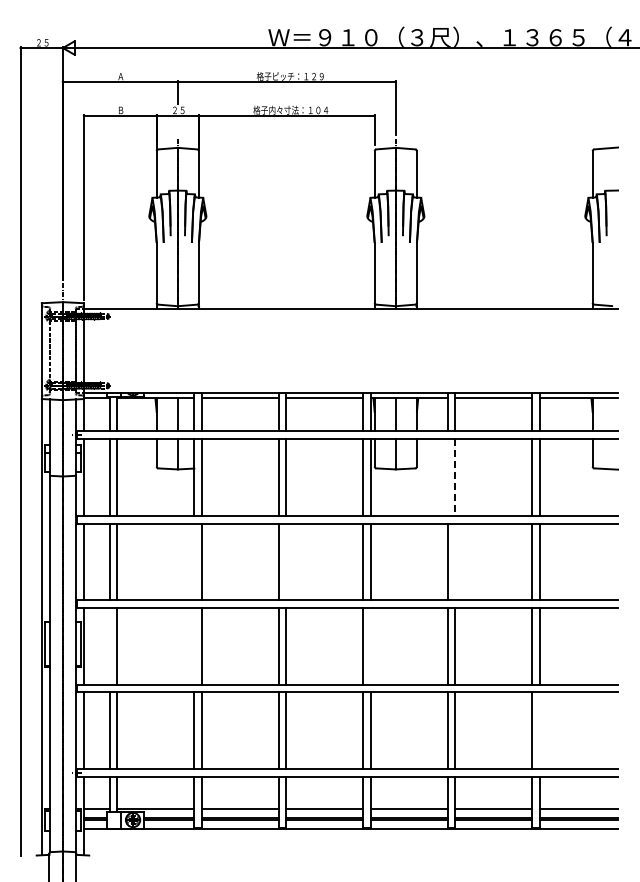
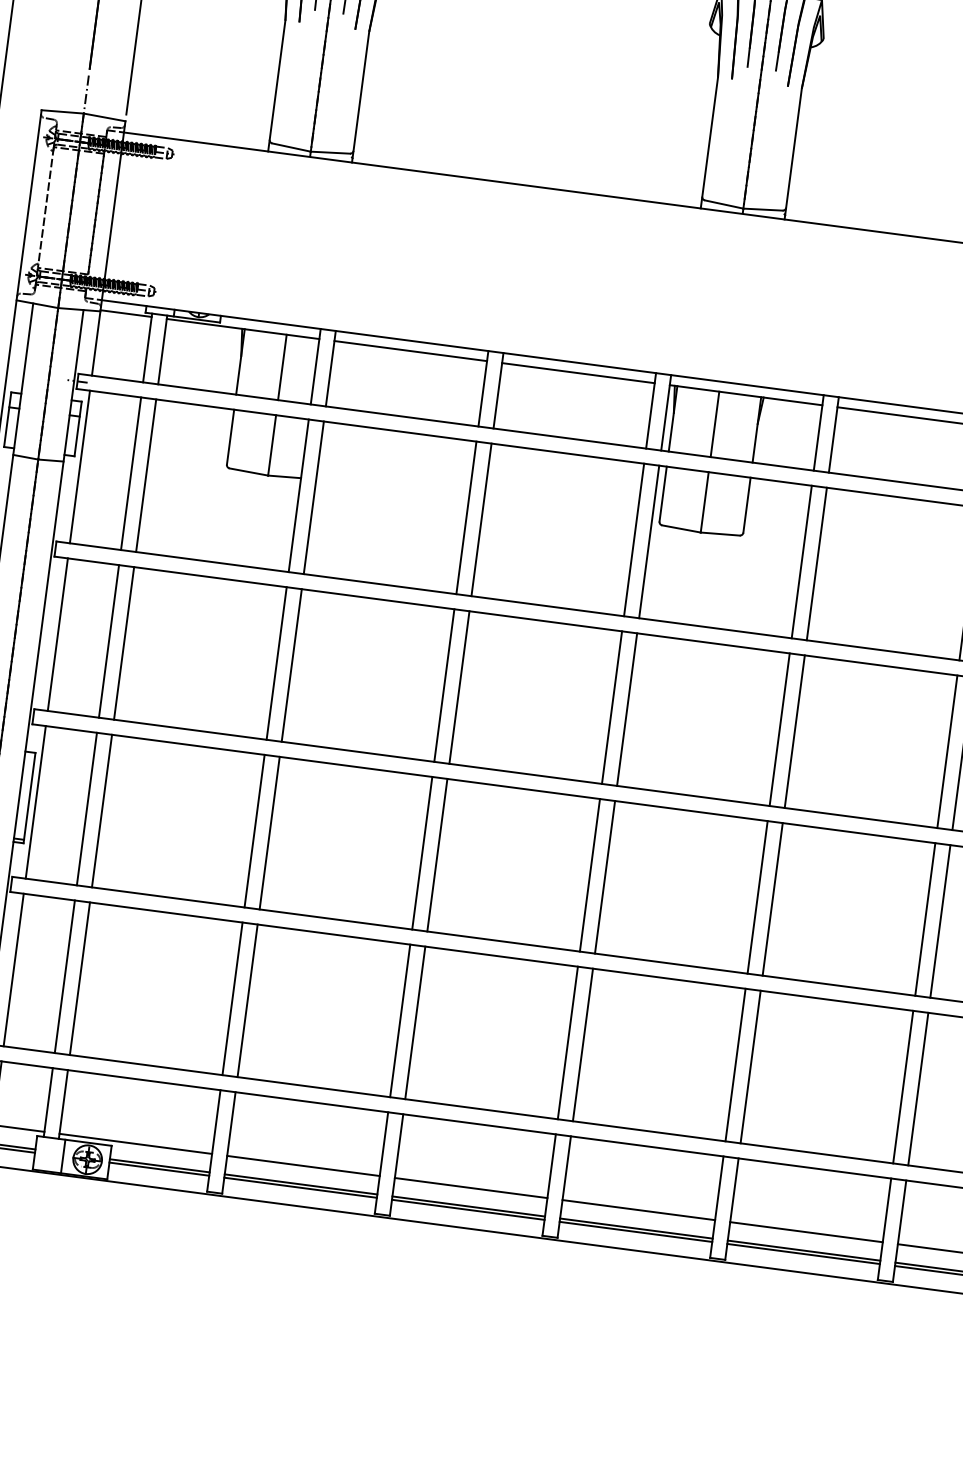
line: (447, 477) -> (801, 562), added
line: (455, 477) -> (817, 564), dashed -> solid
line: (194, 561) -> (277, 662), added
line: (286, 561) -> (459, 686), added
line: (455, 561) -> (795, 730), added
line: (109, 646) -> (86, 809), added
line: (194, 646) -> (254, 831), added
line: (370, 646) -> (604, 877), added
line: (539, 730) -> (917, 1088), added

